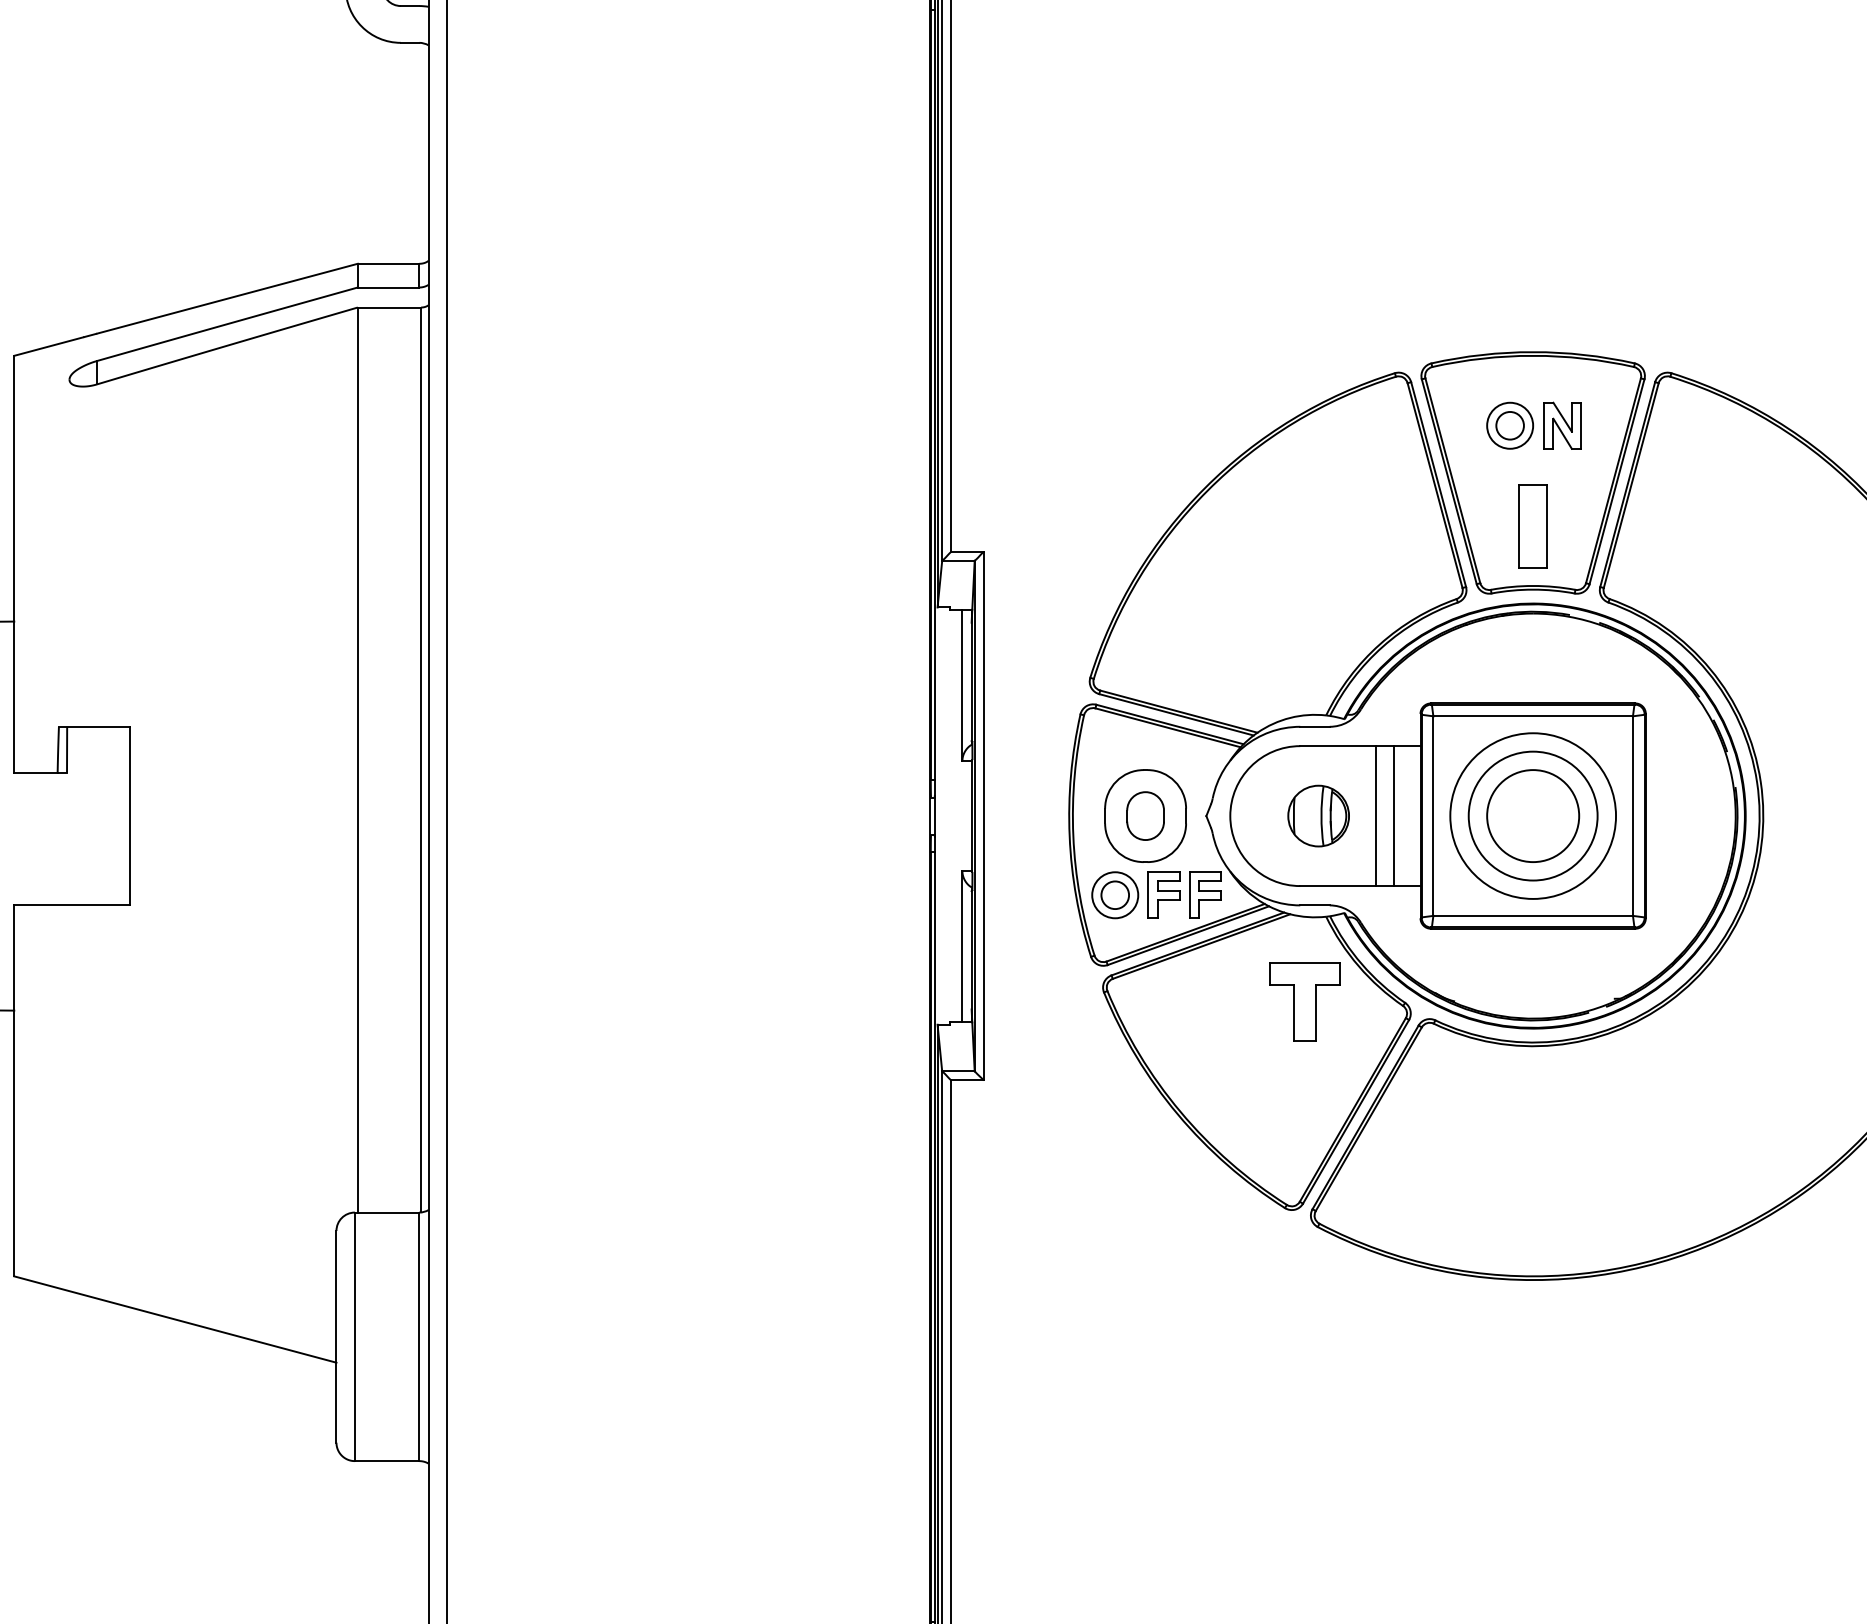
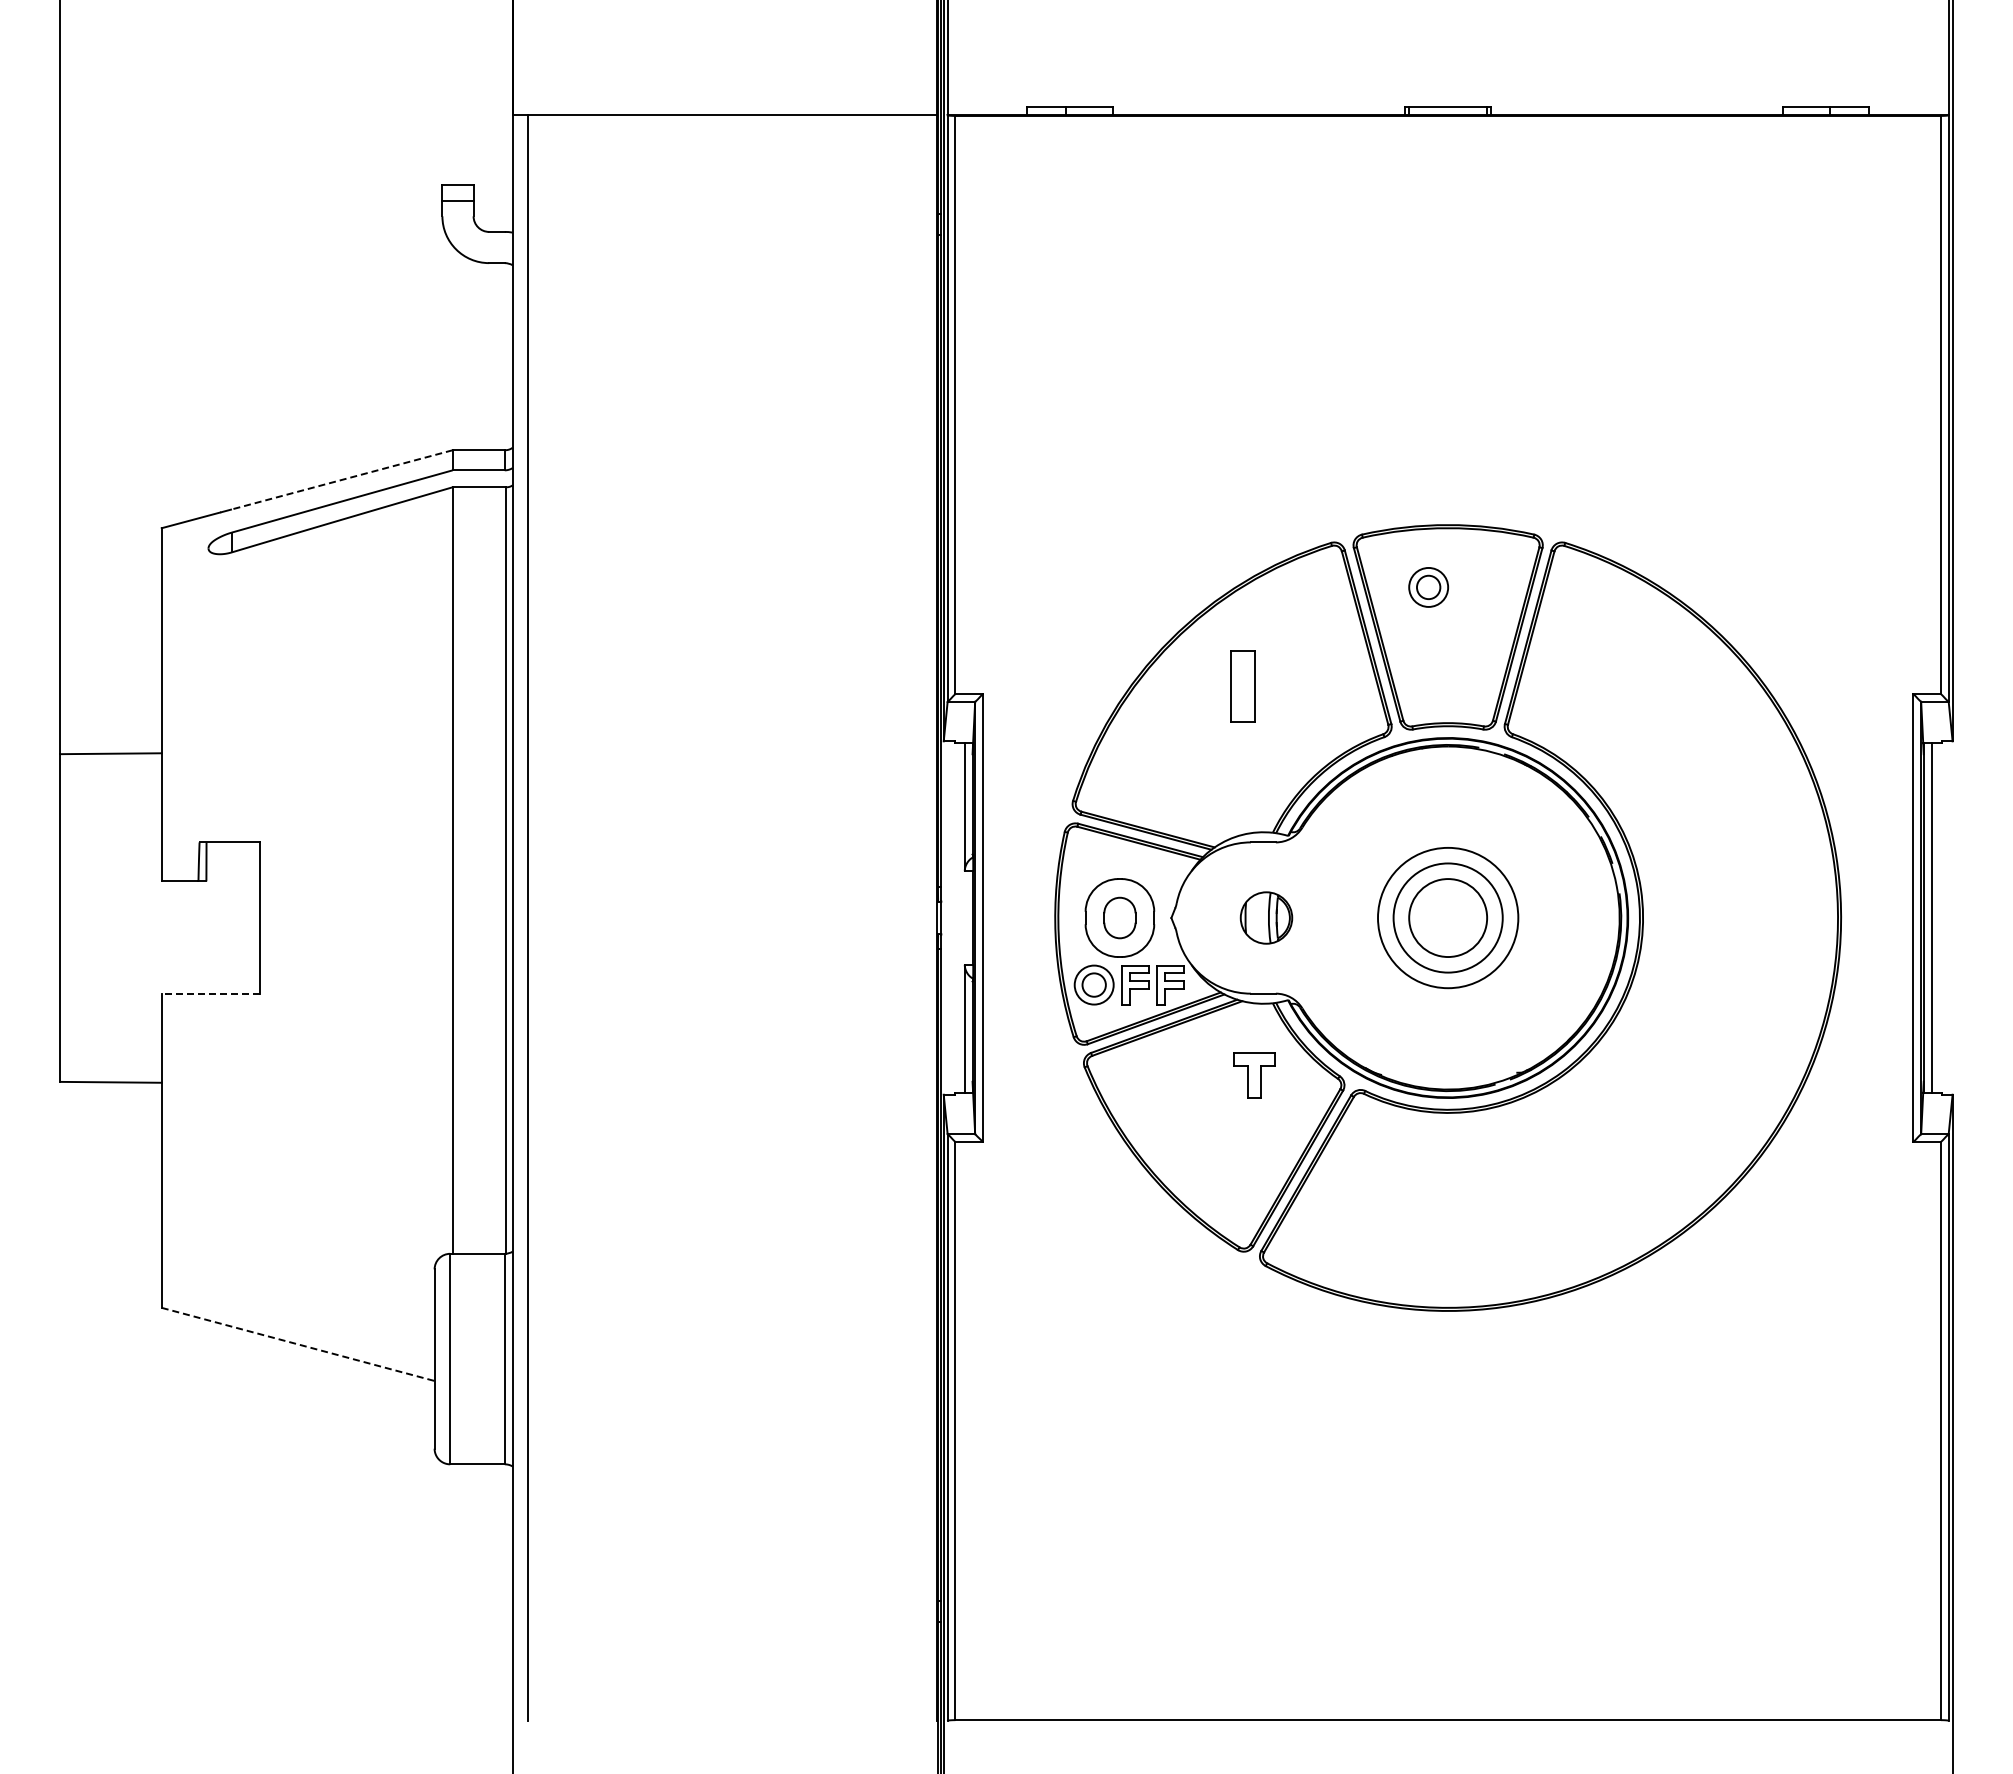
line: (226, 298) -> (341, 479), solid -> dashed
part: (1563, 424) -> (1473, 586), removed
part: (1532, 526) -> (1242, 686), moved
part: (1437, 815) -> (1367, 917), removed
line: (71, 905) -> (210, 993), solid -> dashed
part: (1304, 1002) -> (1254, 1075), size x0.7
line: (175, 1319) -> (298, 1344), solid -> dashed

